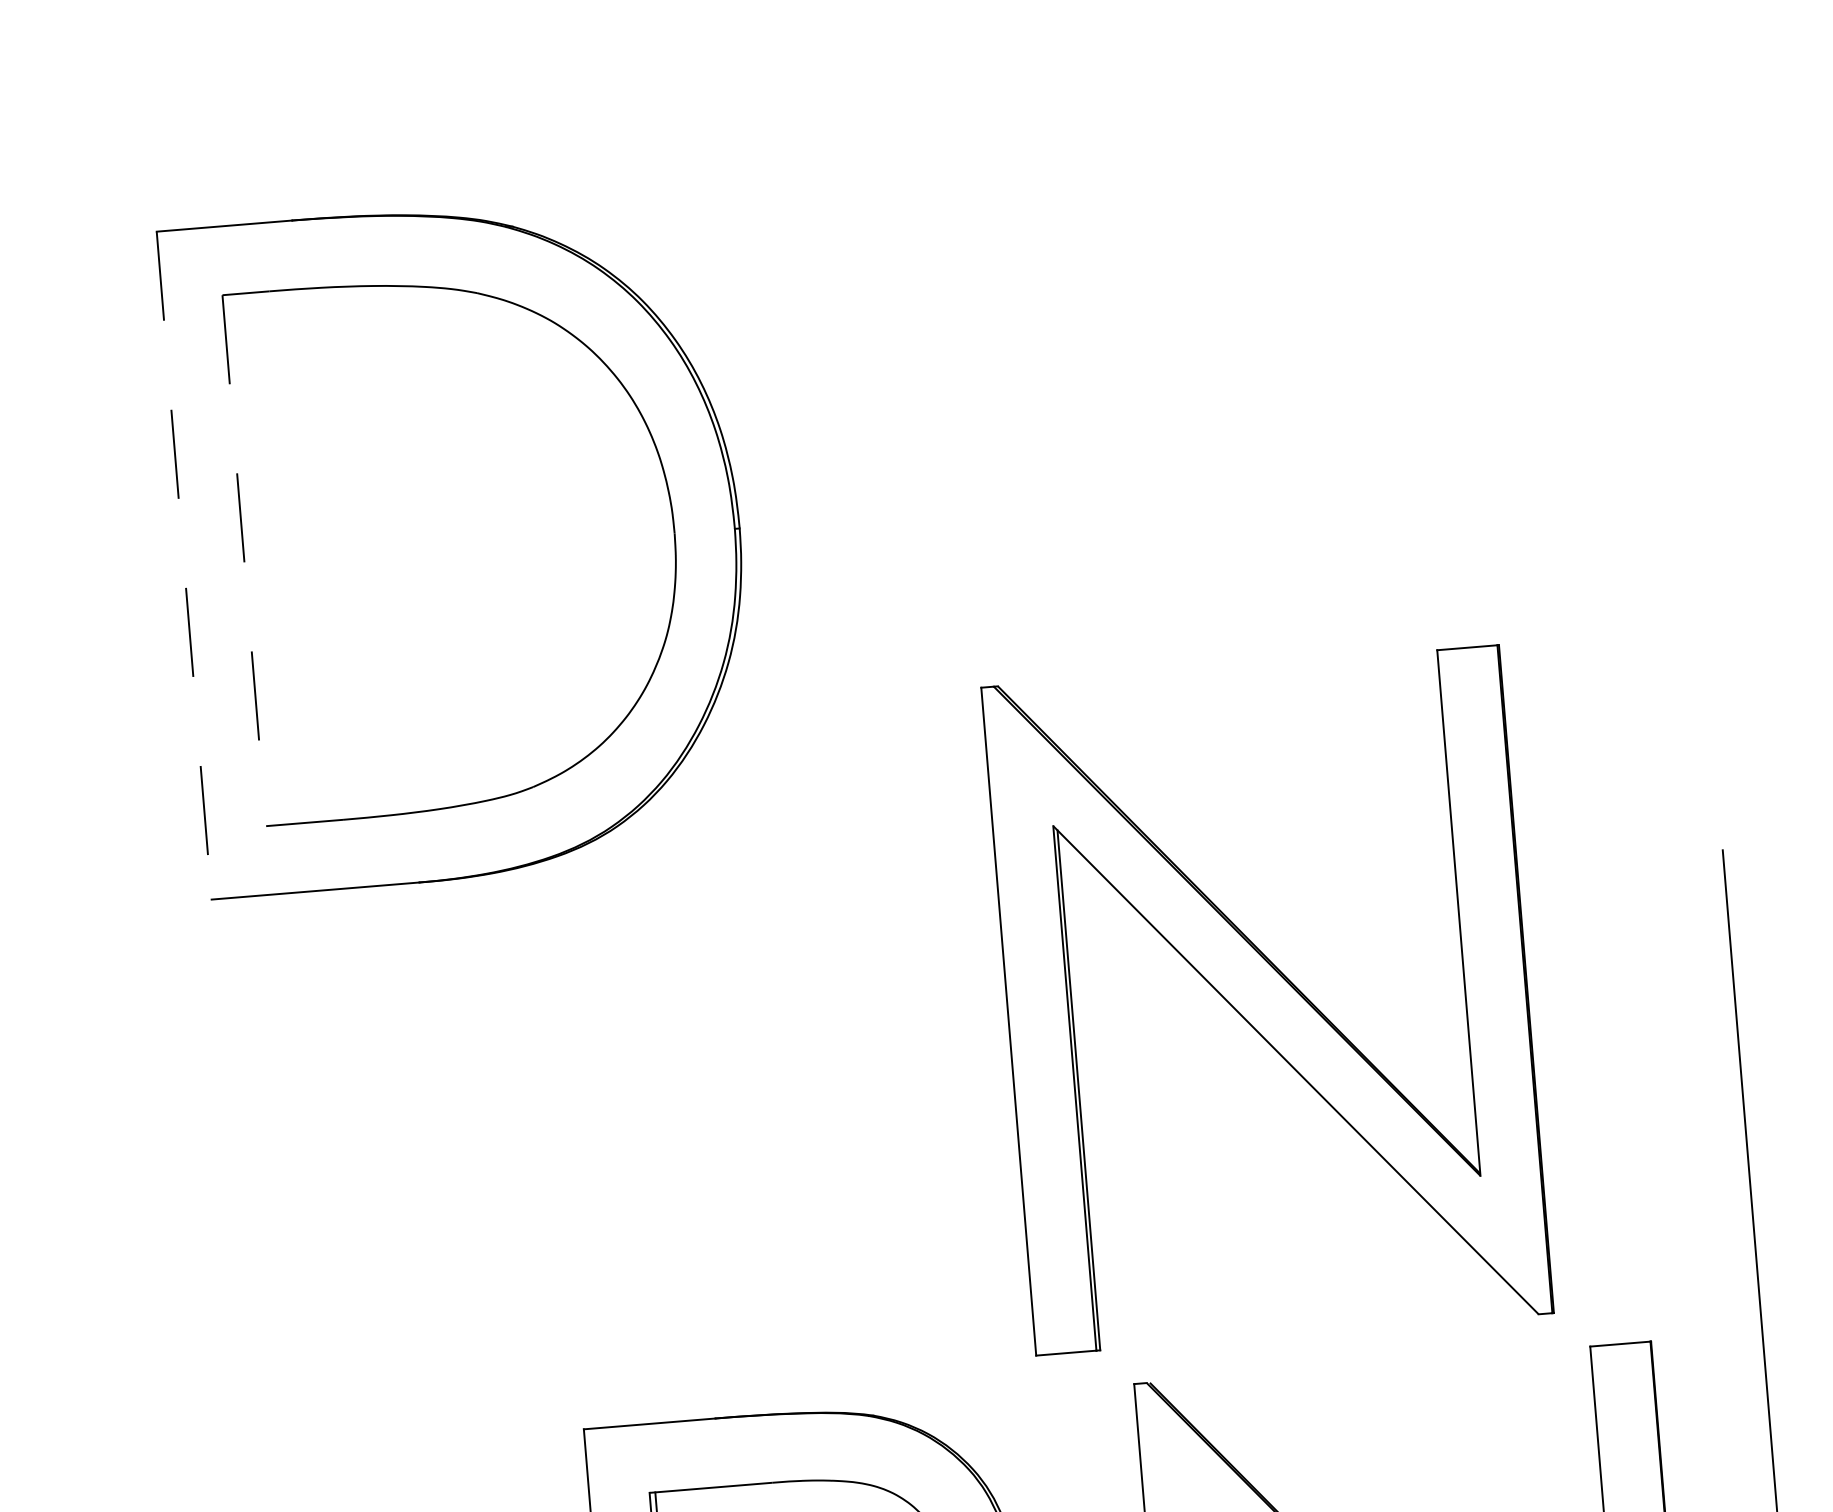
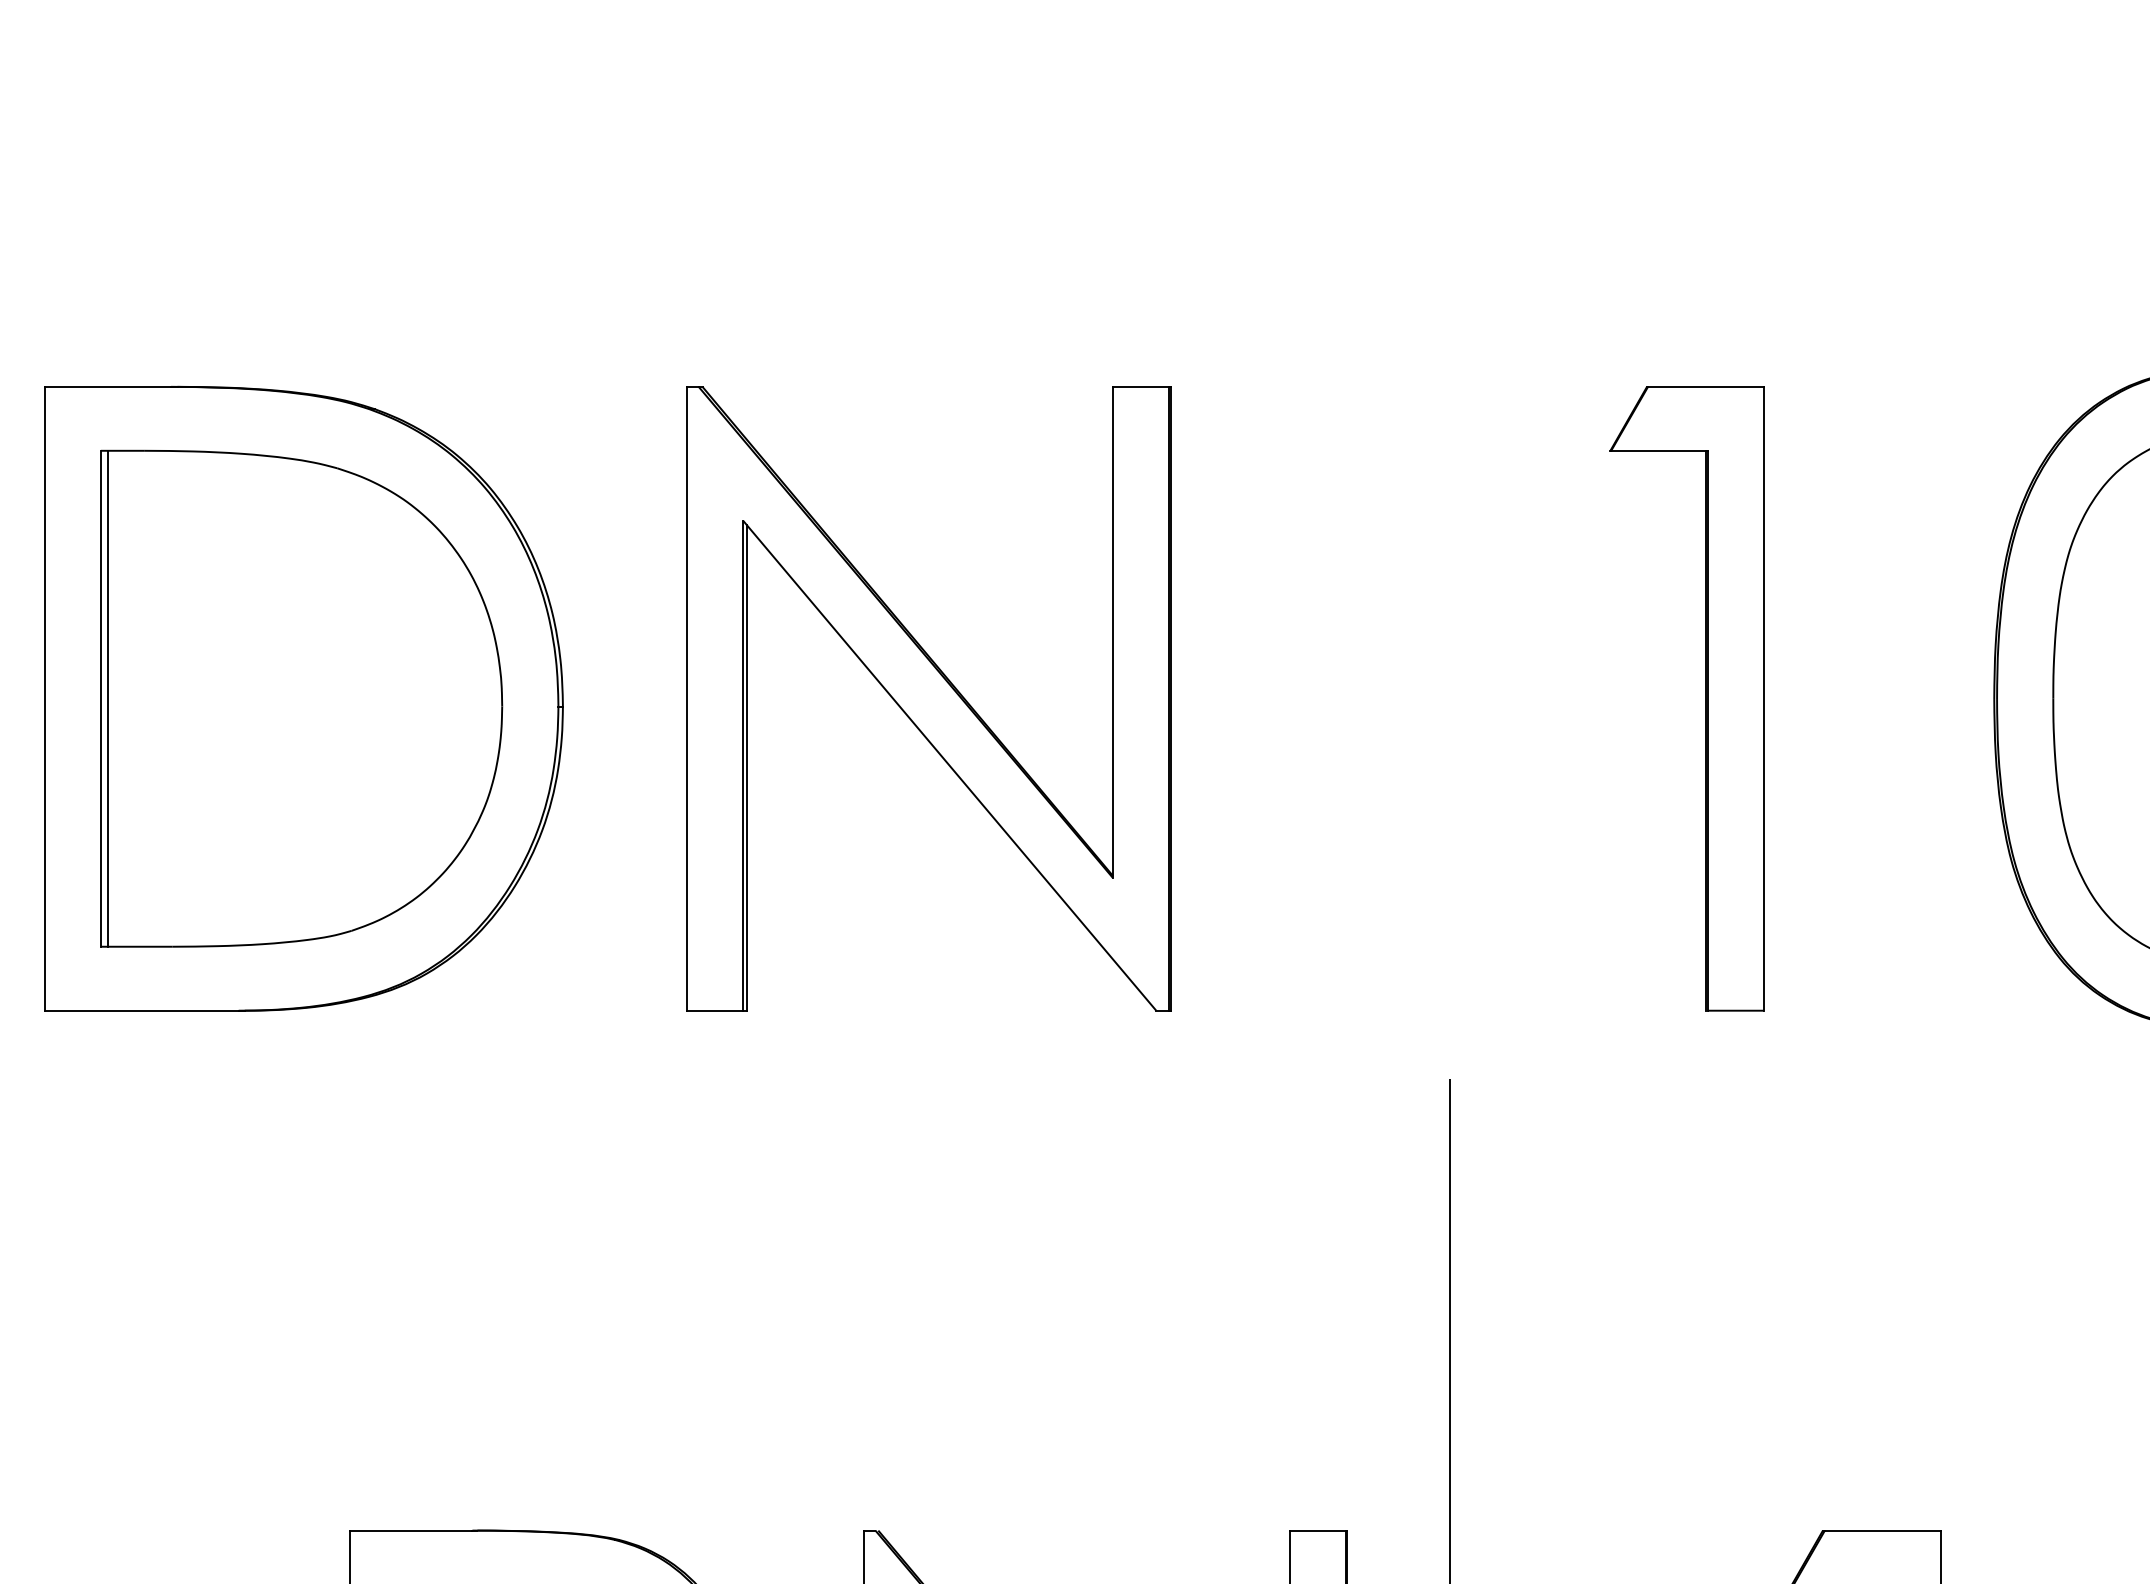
line: (251, 559) -> (107, 698), added
line: (243, 560) -> (100, 698), dashed -> solid
line: (183, 565) -> (44, 698), dashed -> solid
part: (1267, 1000) -> (928, 698), moved

